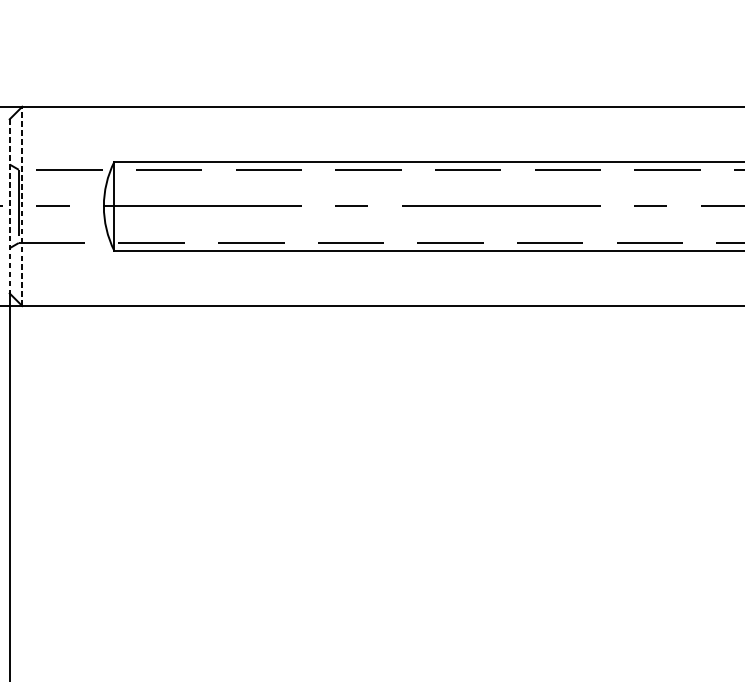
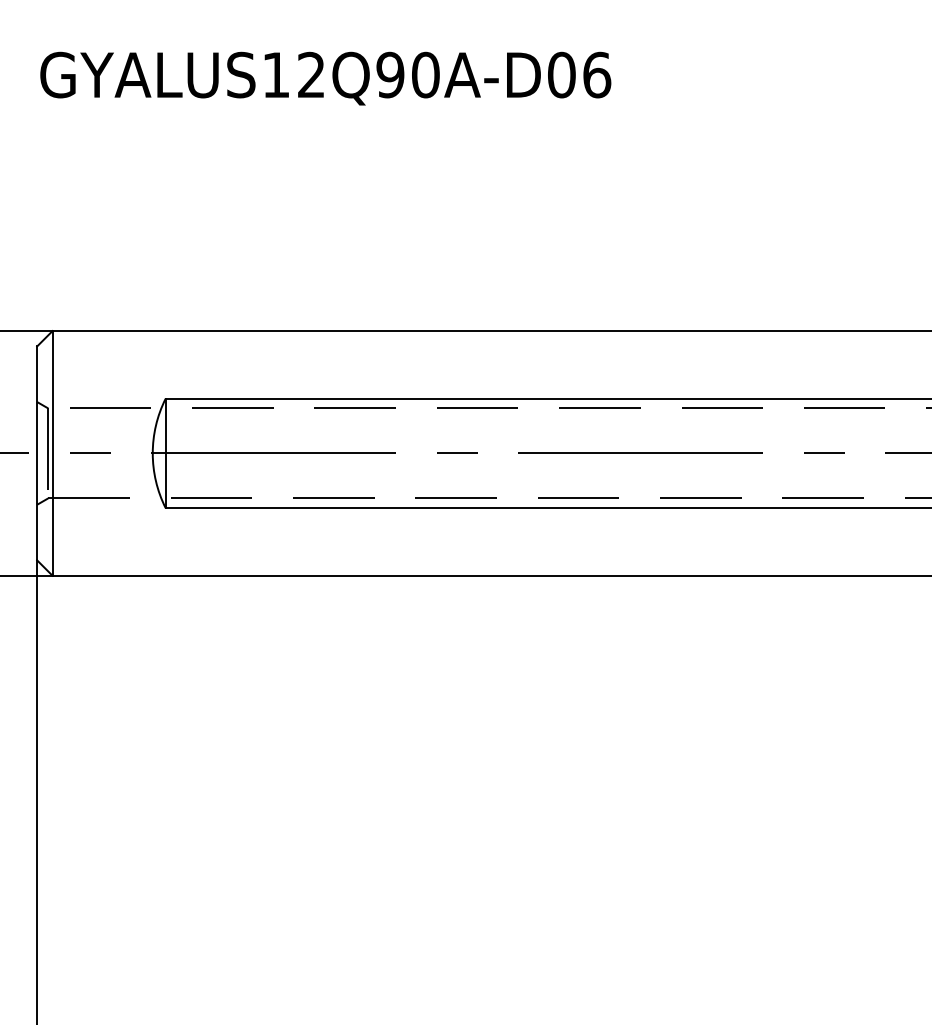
line: (22, 205) -> (52, 452), dashed -> solid
line: (10, 206) -> (37, 453), dashed -> solid

